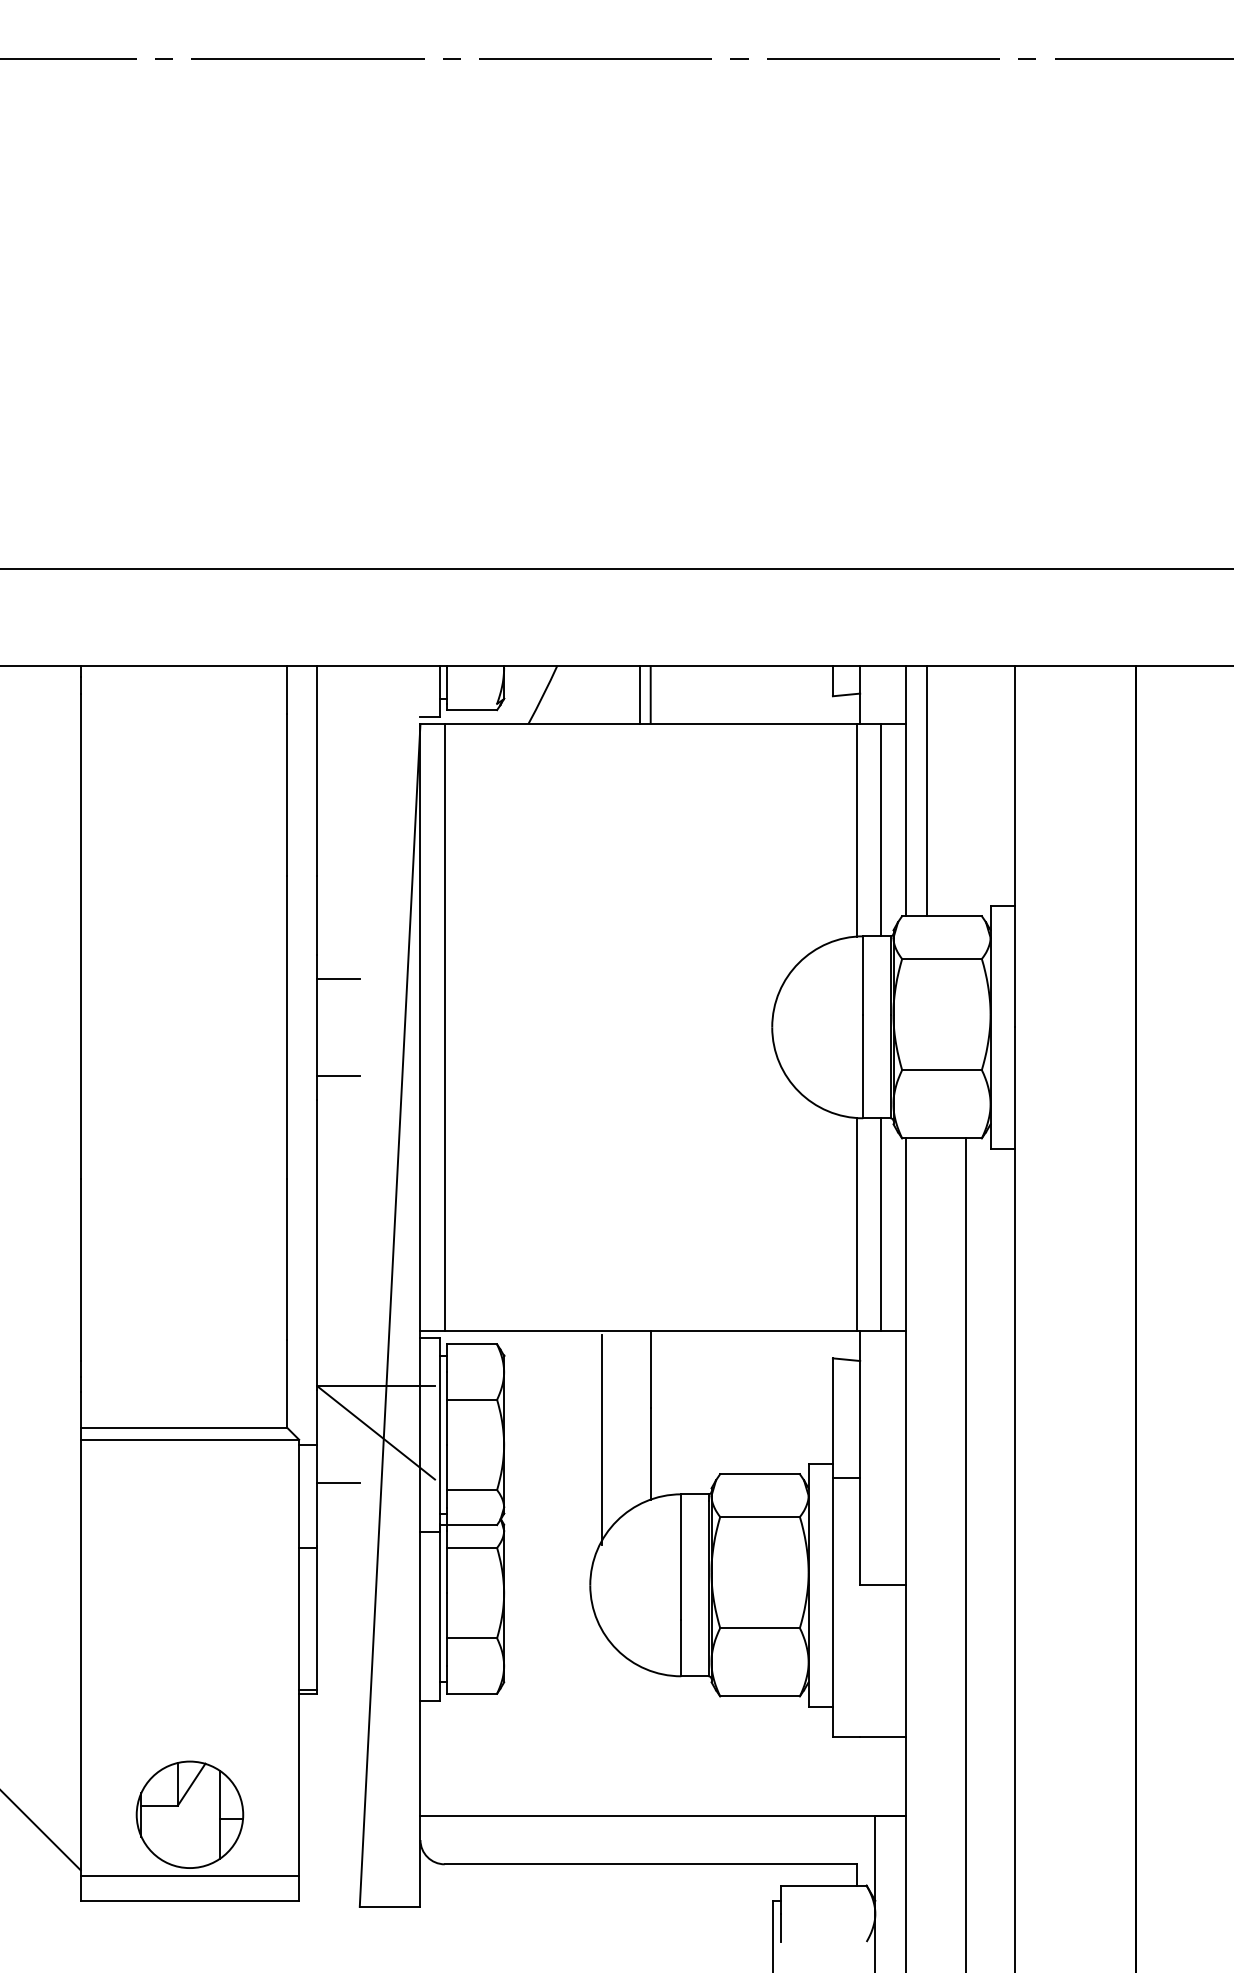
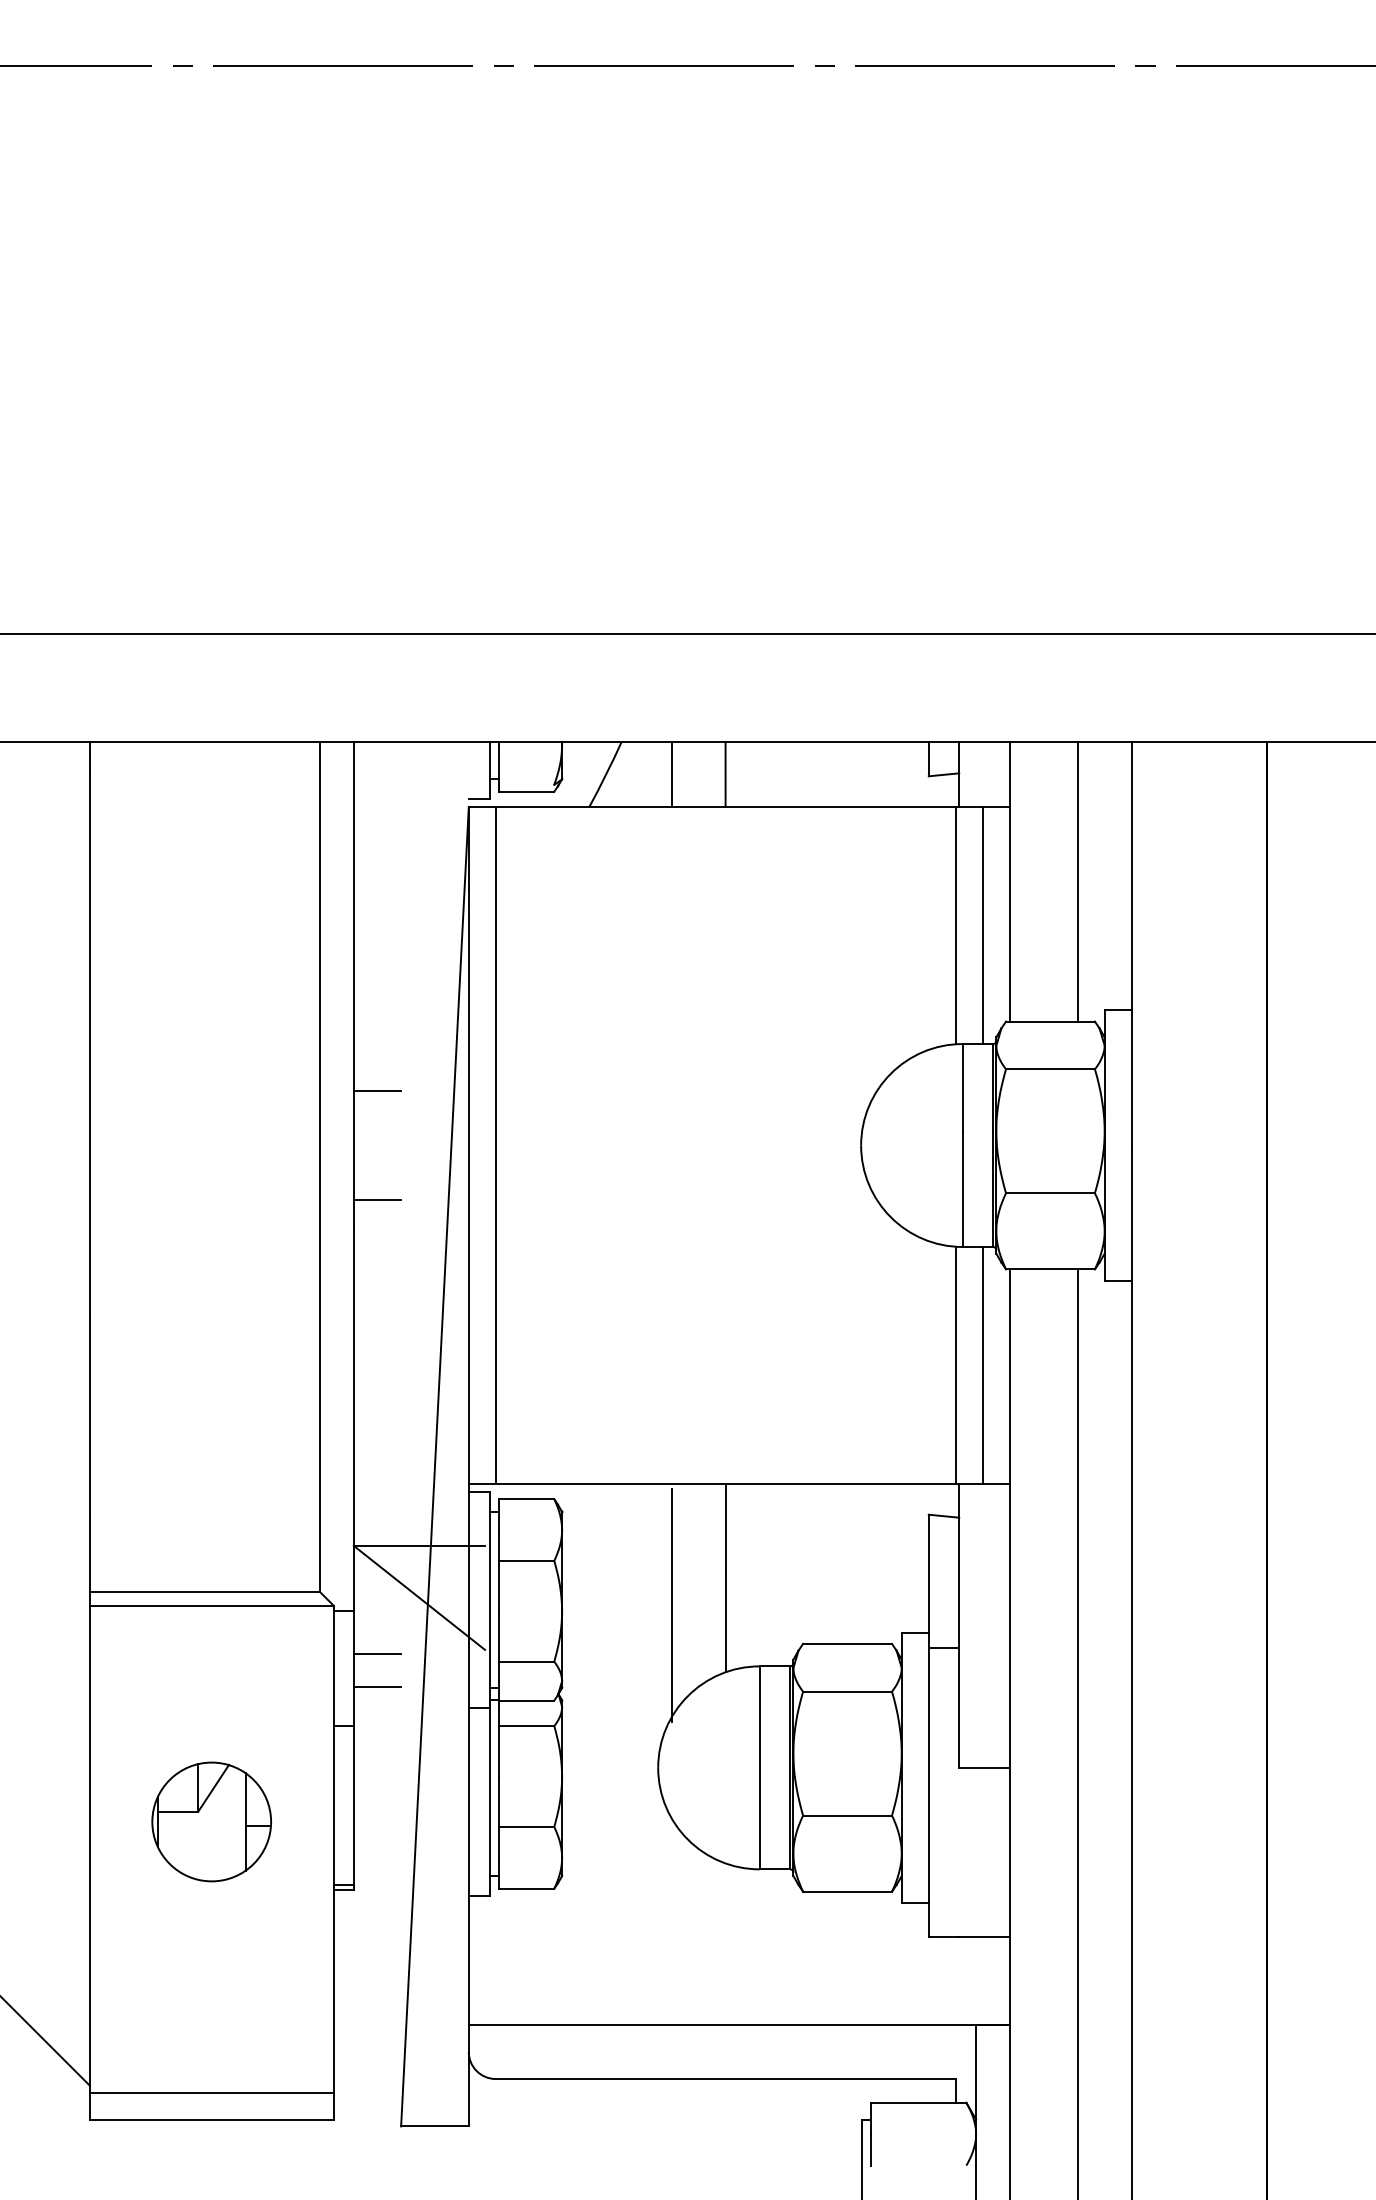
line: (640, 694) -> (671, 774), moved
line: (927, 790) -> (1077, 881), moved
line: (338, 1512) -> (377, 1686), added
part: (189, 1814) -> (211, 1821), moved

